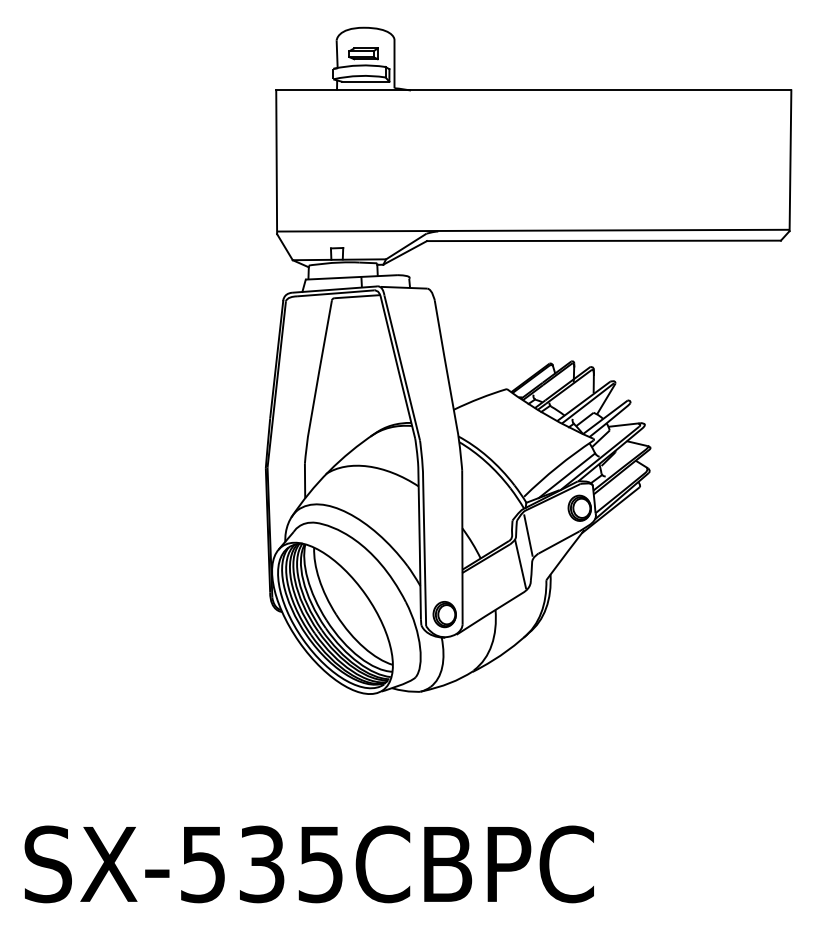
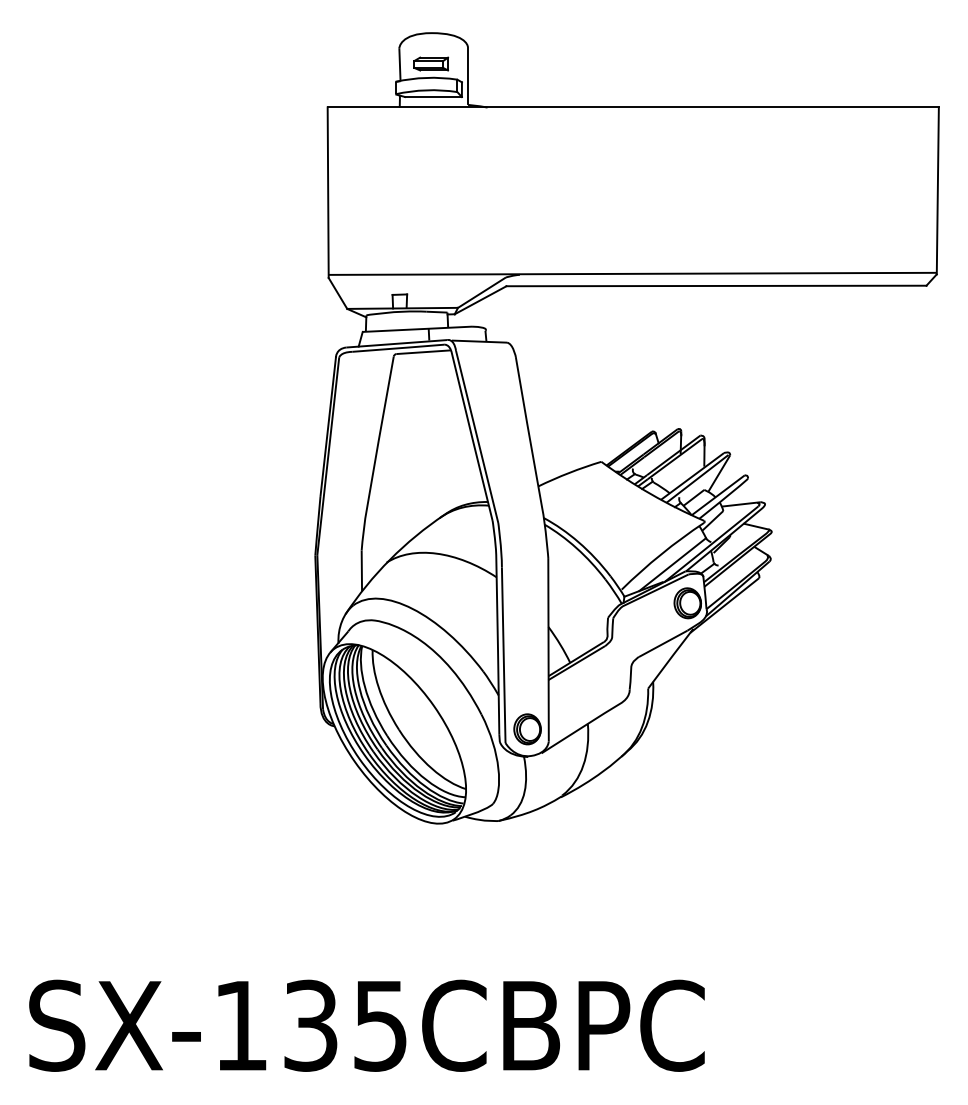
line: (528, 535) -> (626, 635), removed
line: (520, 564) -> (617, 669), removed
text: (202, 864) -> (240, 1026), SX-535CBPC -> SX-135CBPC

